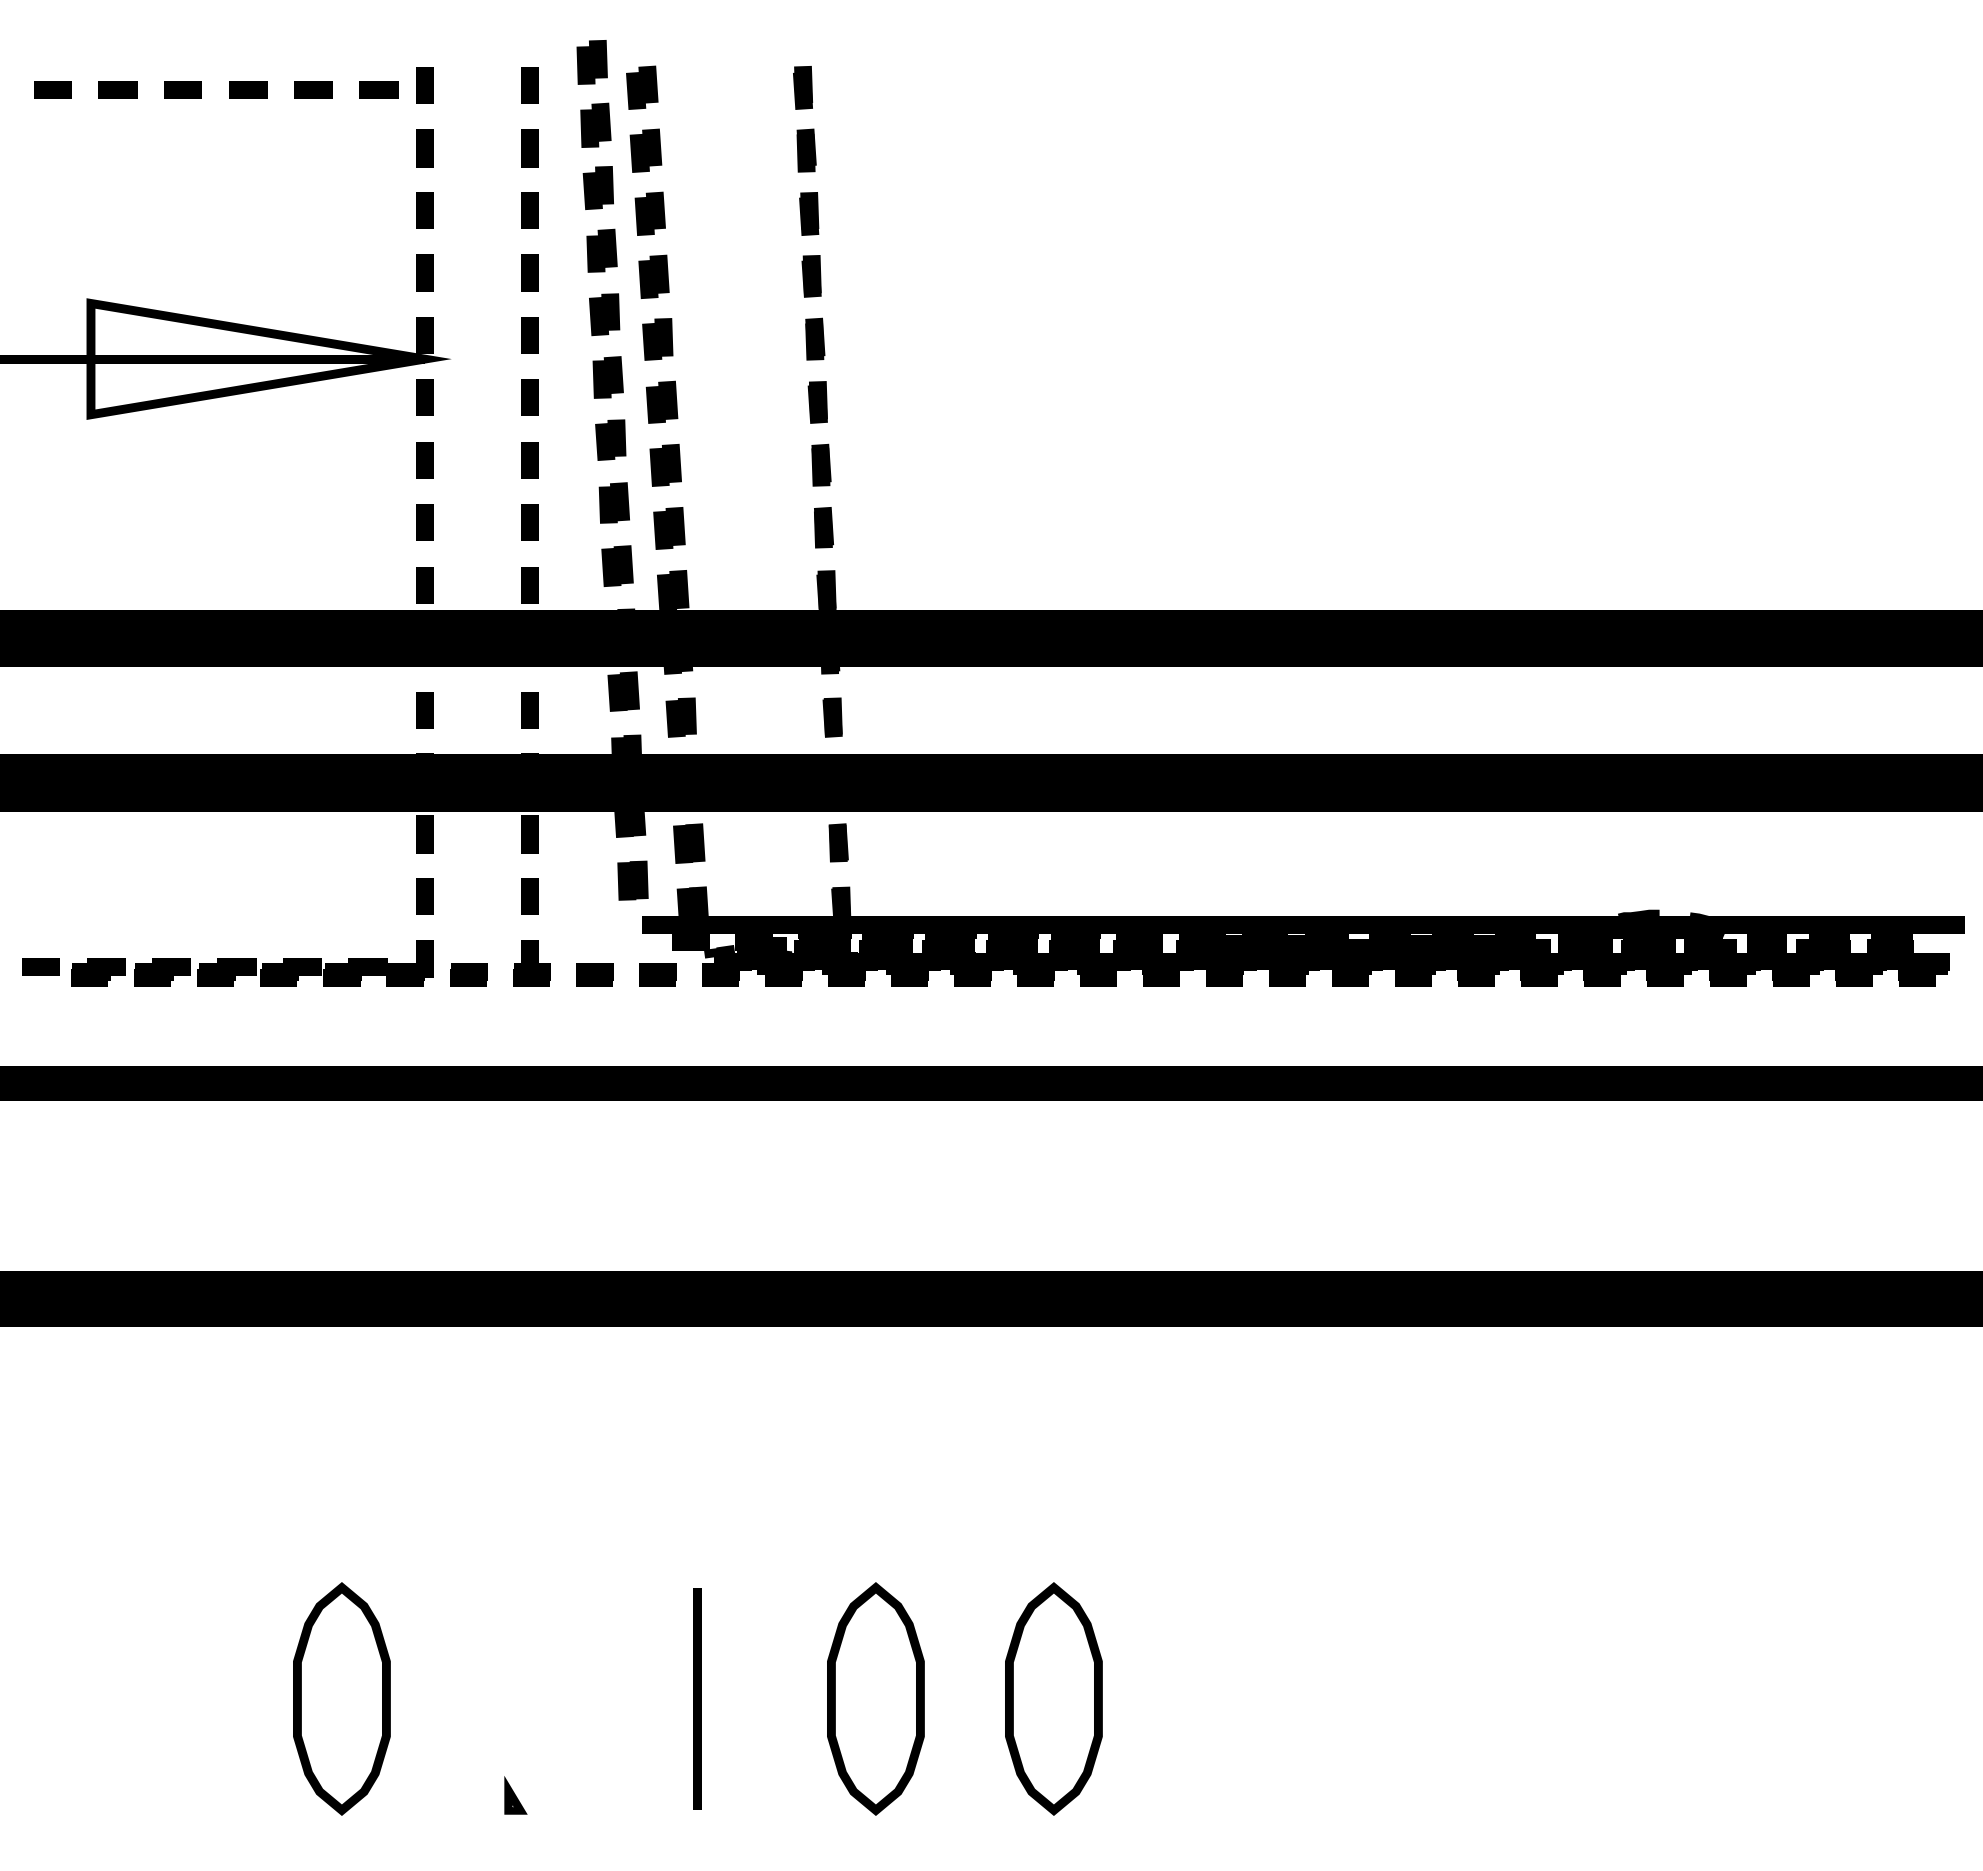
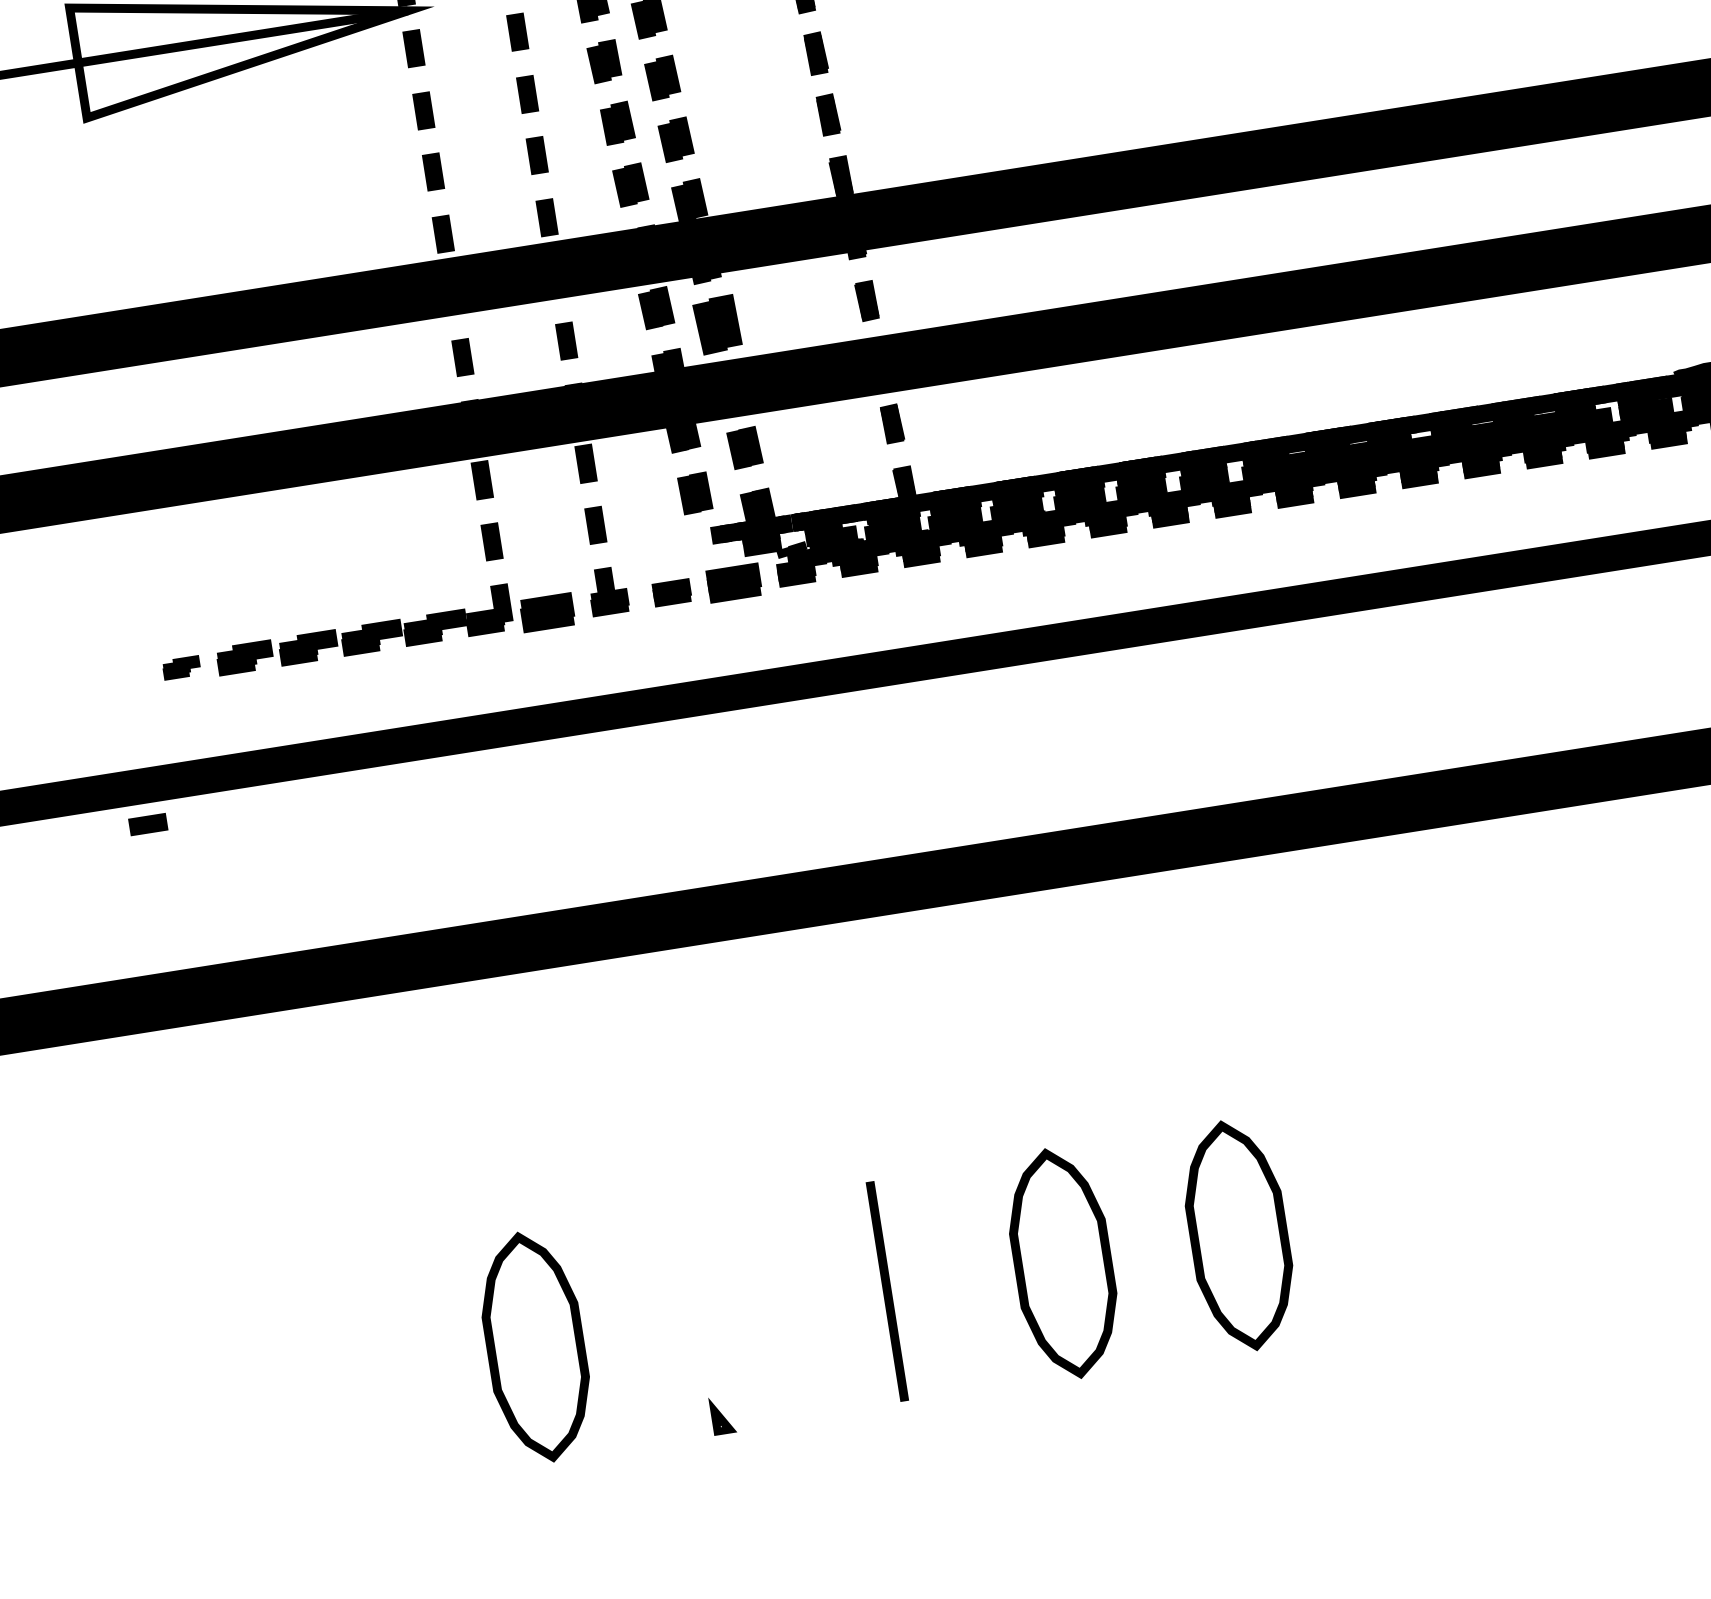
part: (680, 717) -> (716, 324), size x1.4
line: (40, 966) -> (147, 823), moved
part: (98, 972) -> (181, 667), size x0.7
part: (468, 974) -> (547, 611), size x1.4
part: (657, 974) -> (734, 582), size x1.4

